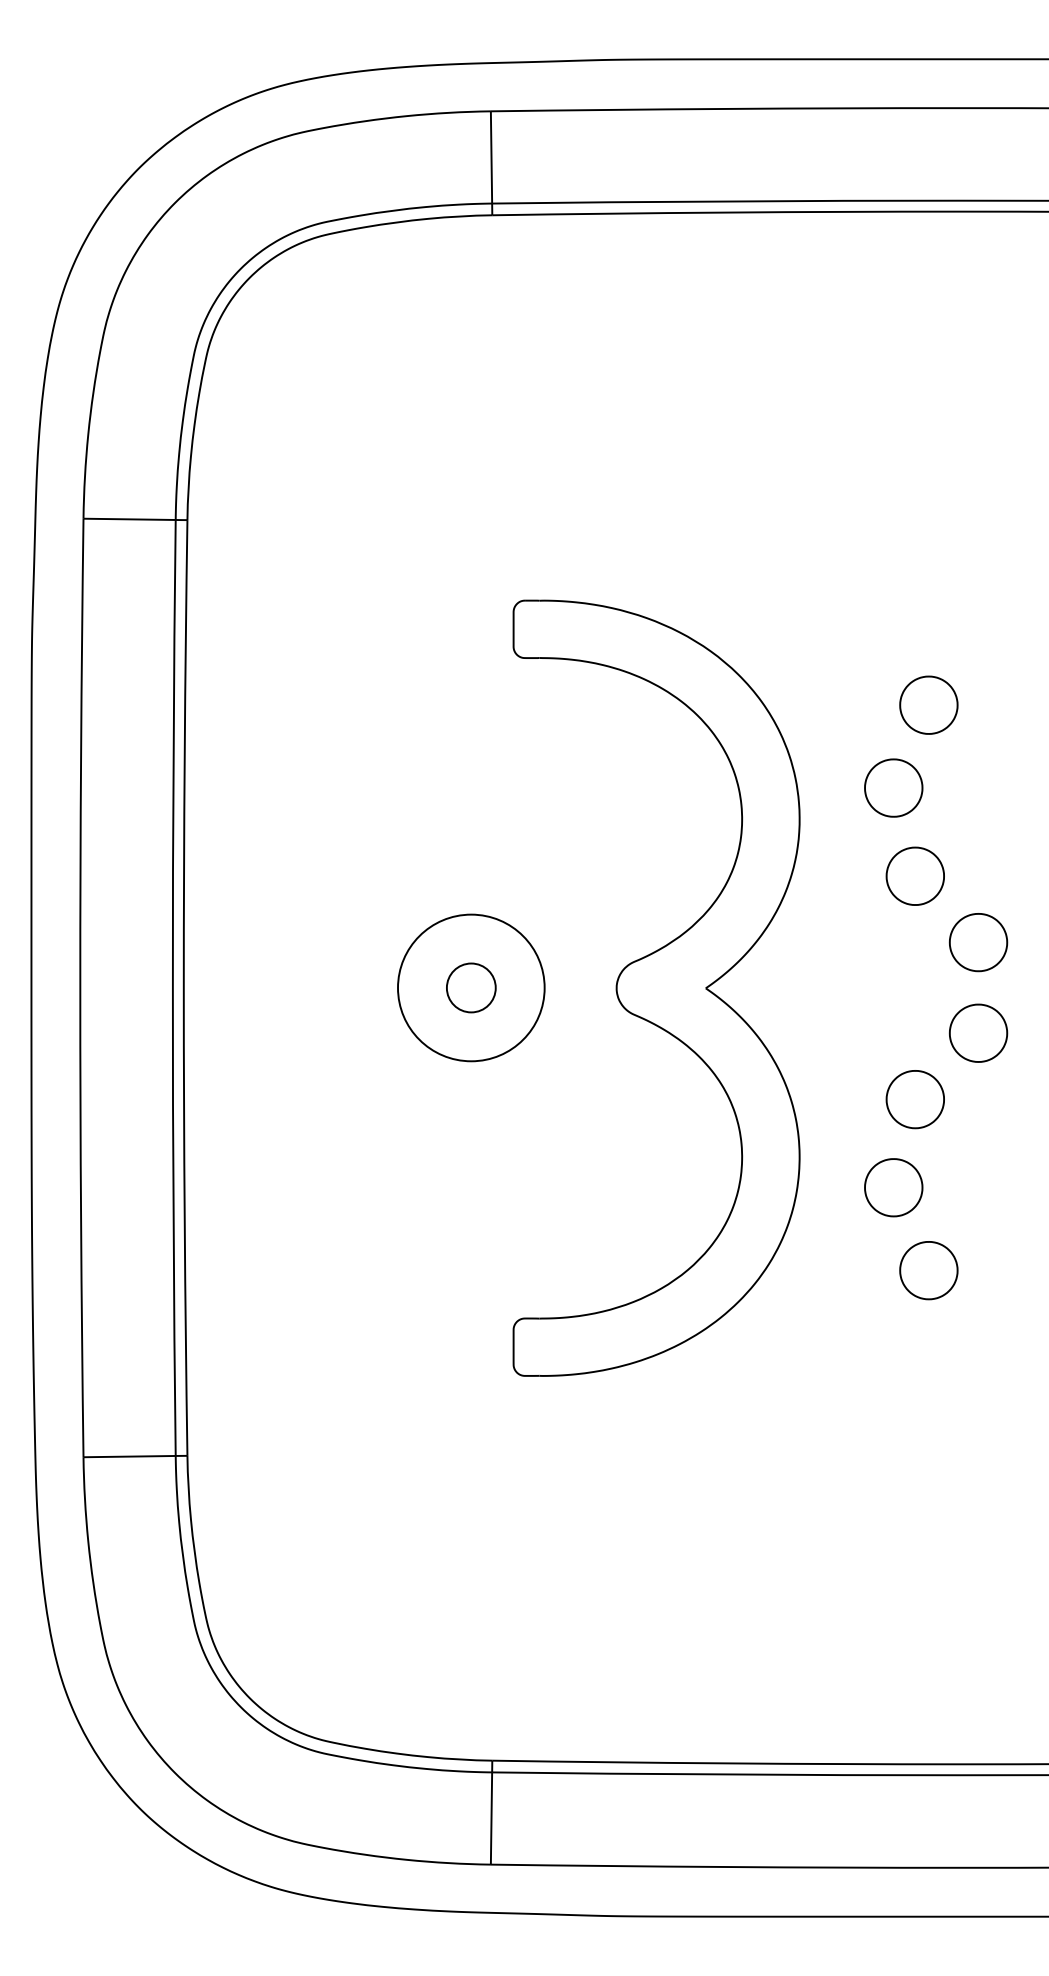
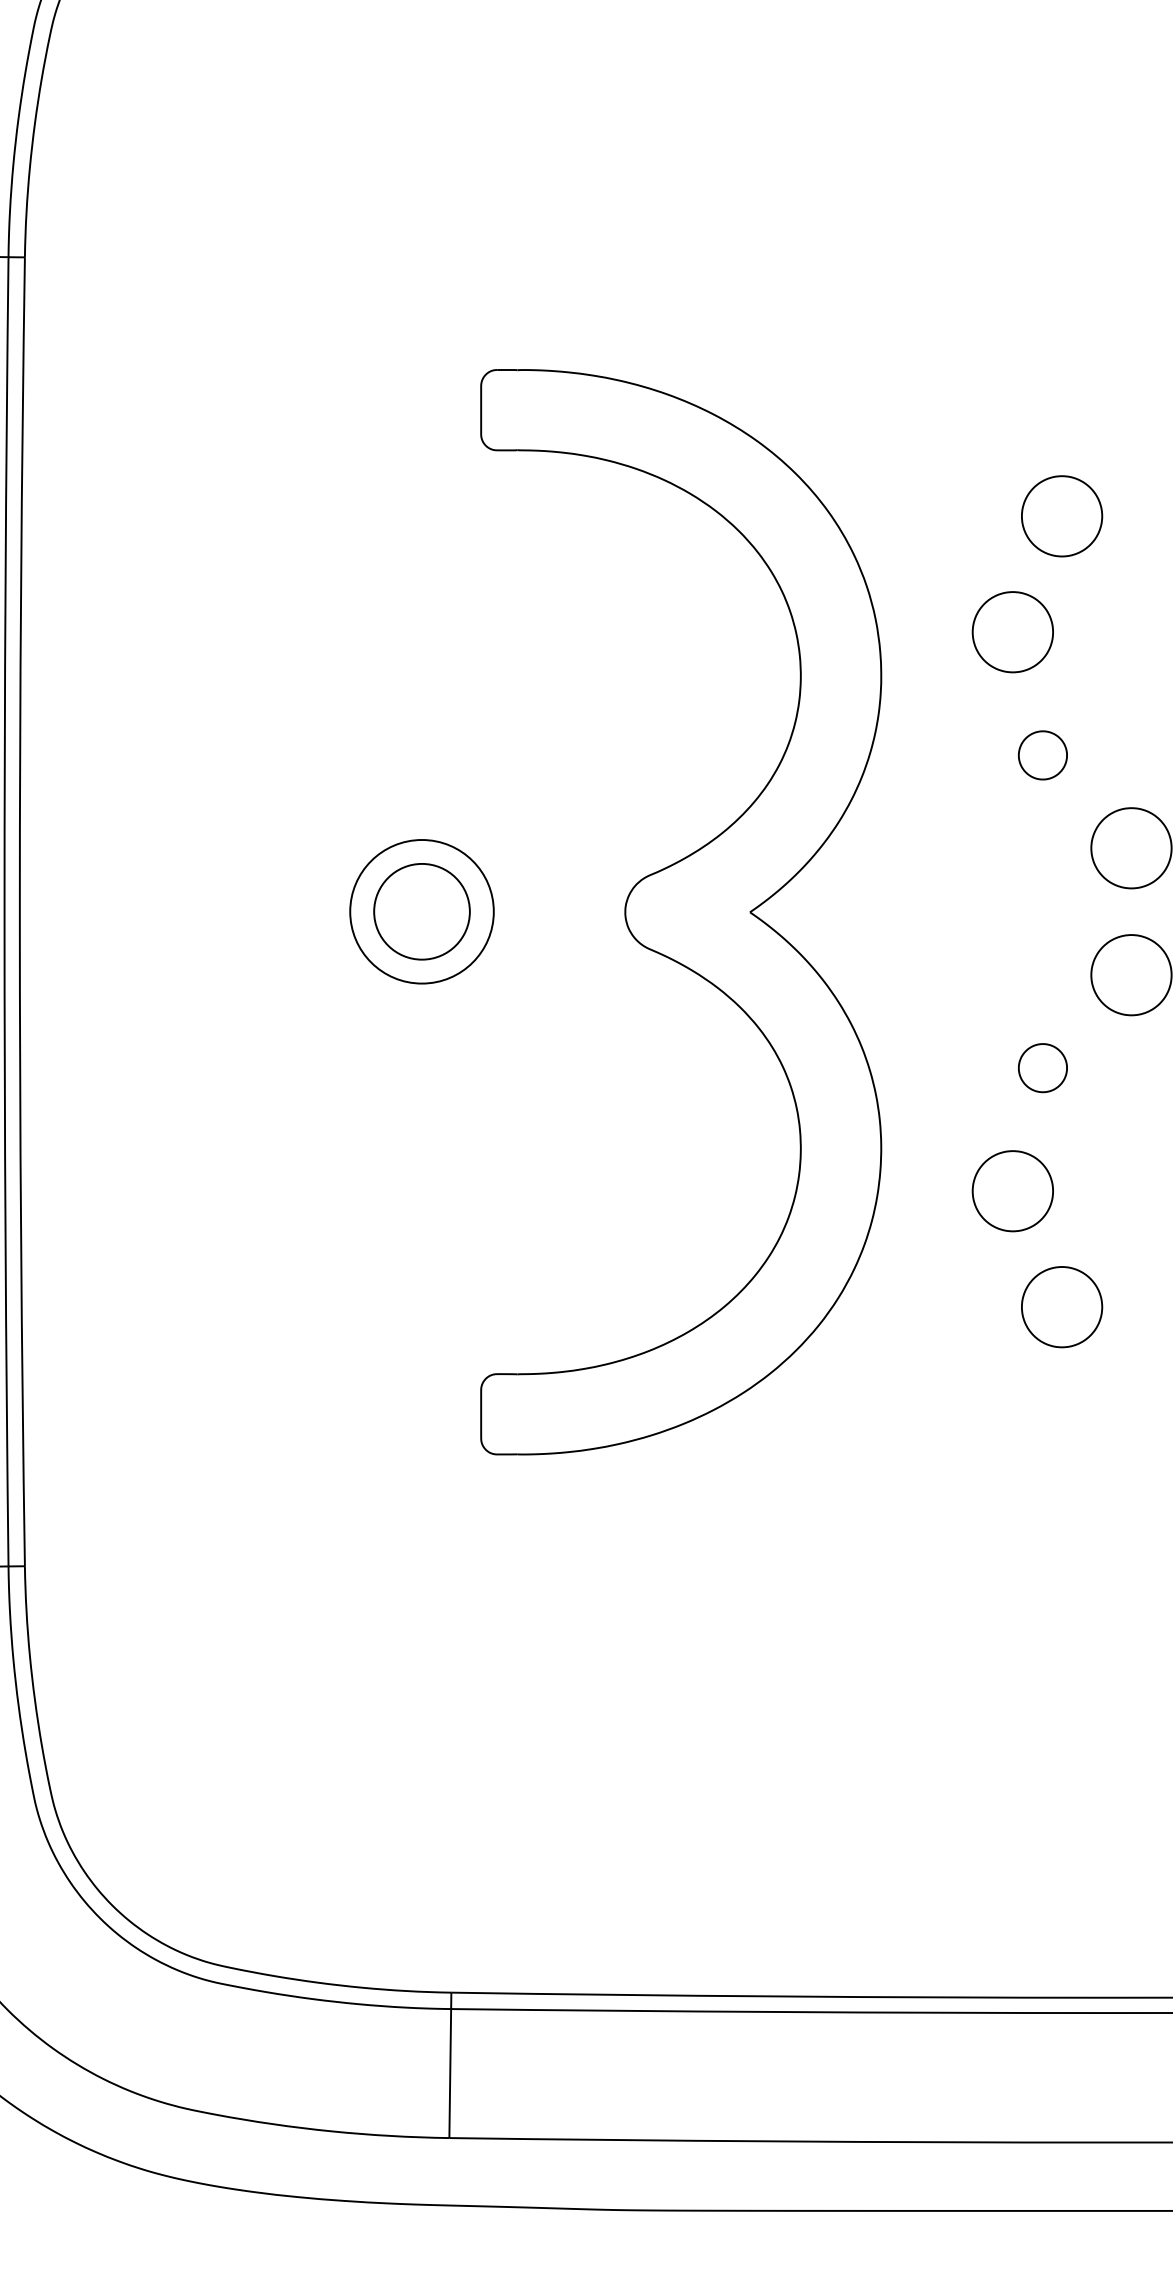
part: (914, 875) -> (1041, 754), size x0.6
circle: (470, 987) -> (420, 911), size x1.4
circle: (471, 987) -> (422, 911), size x0.7
part: (914, 1099) -> (1041, 1067), size x0.6

